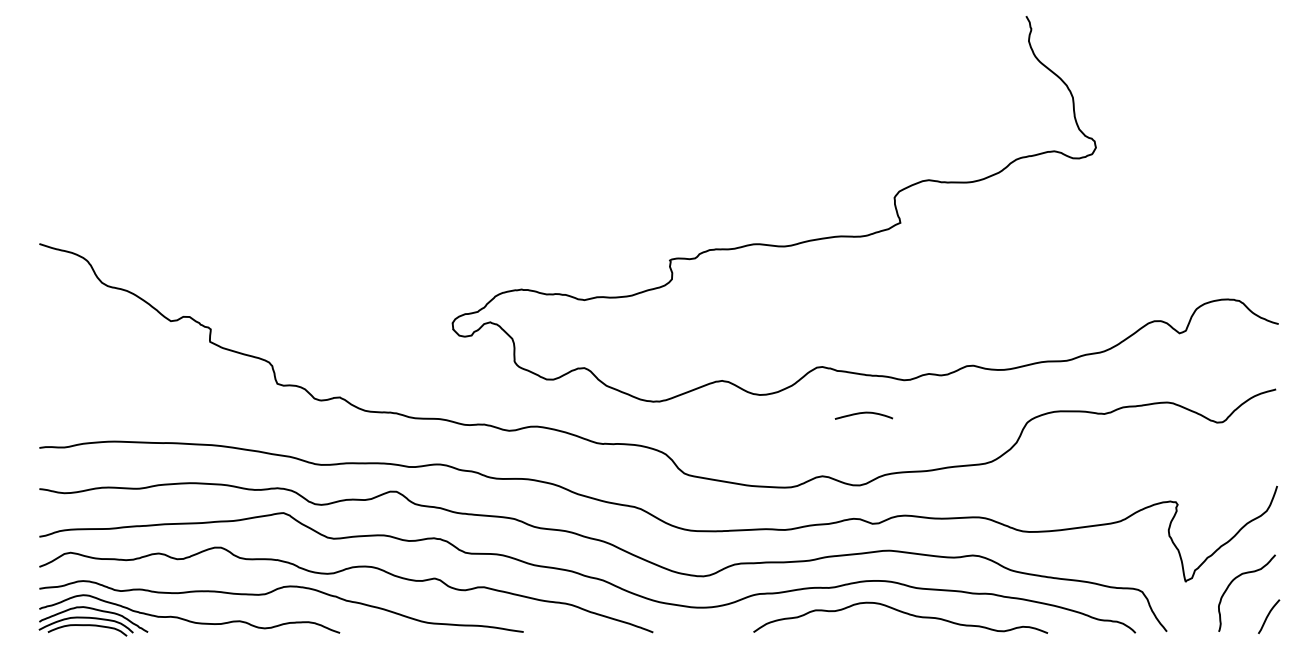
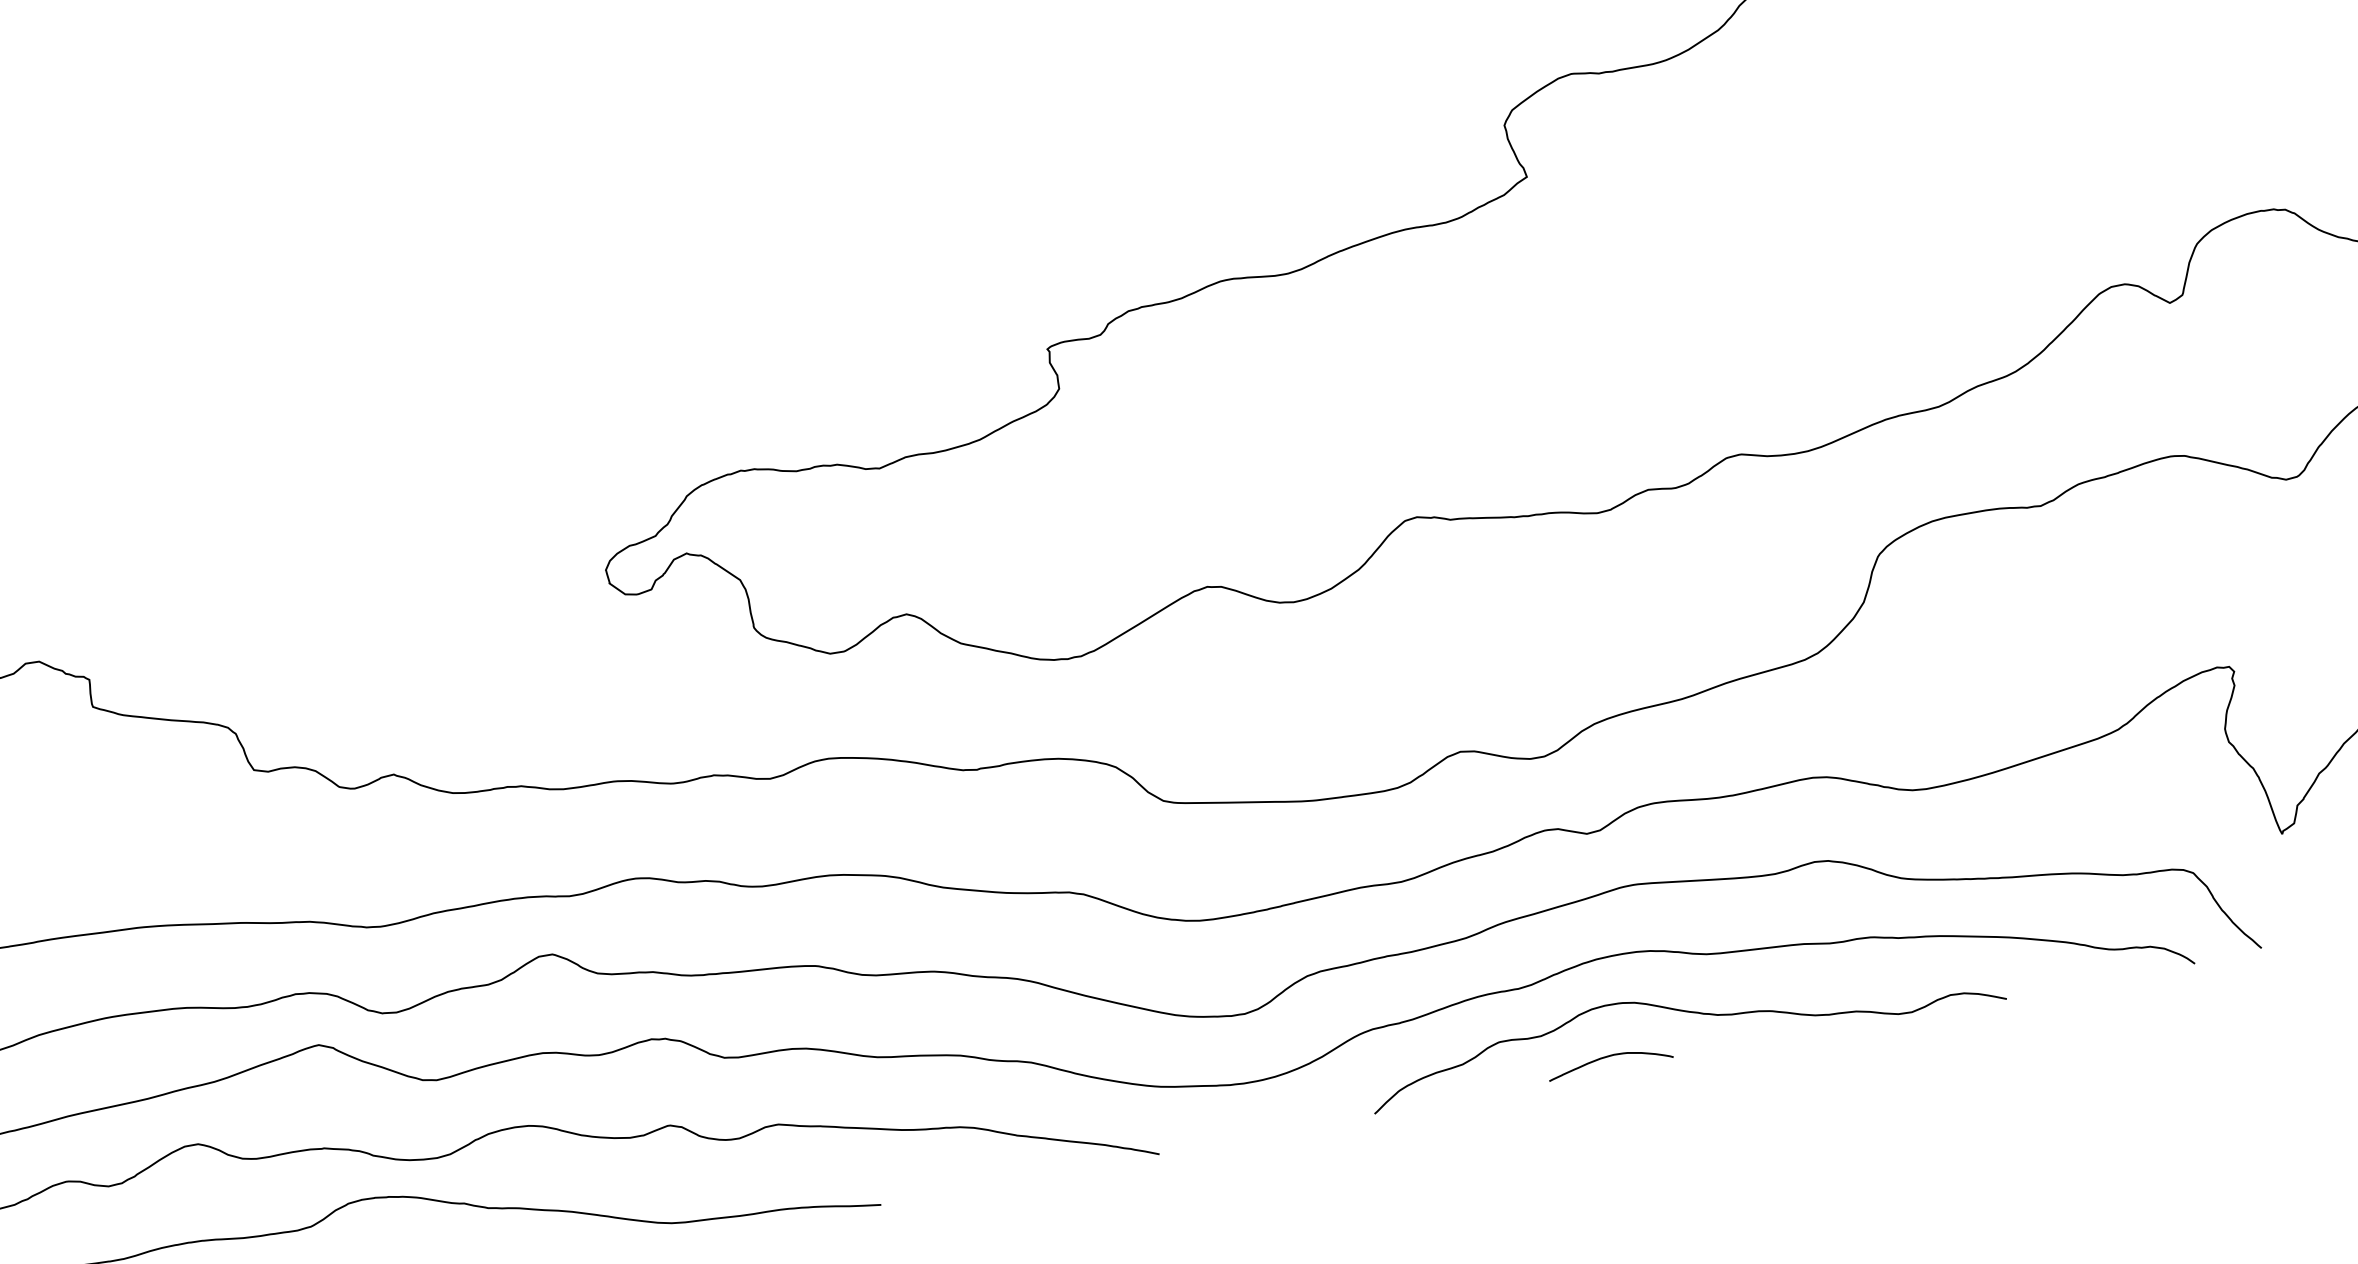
curve: (863, 413) -> (1608, 1057), moved

